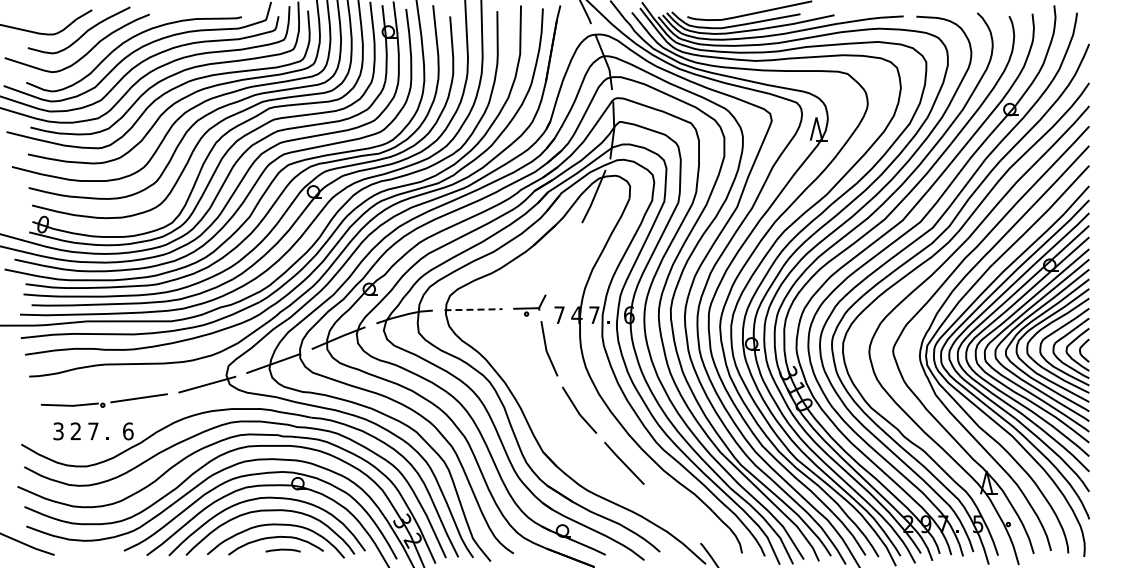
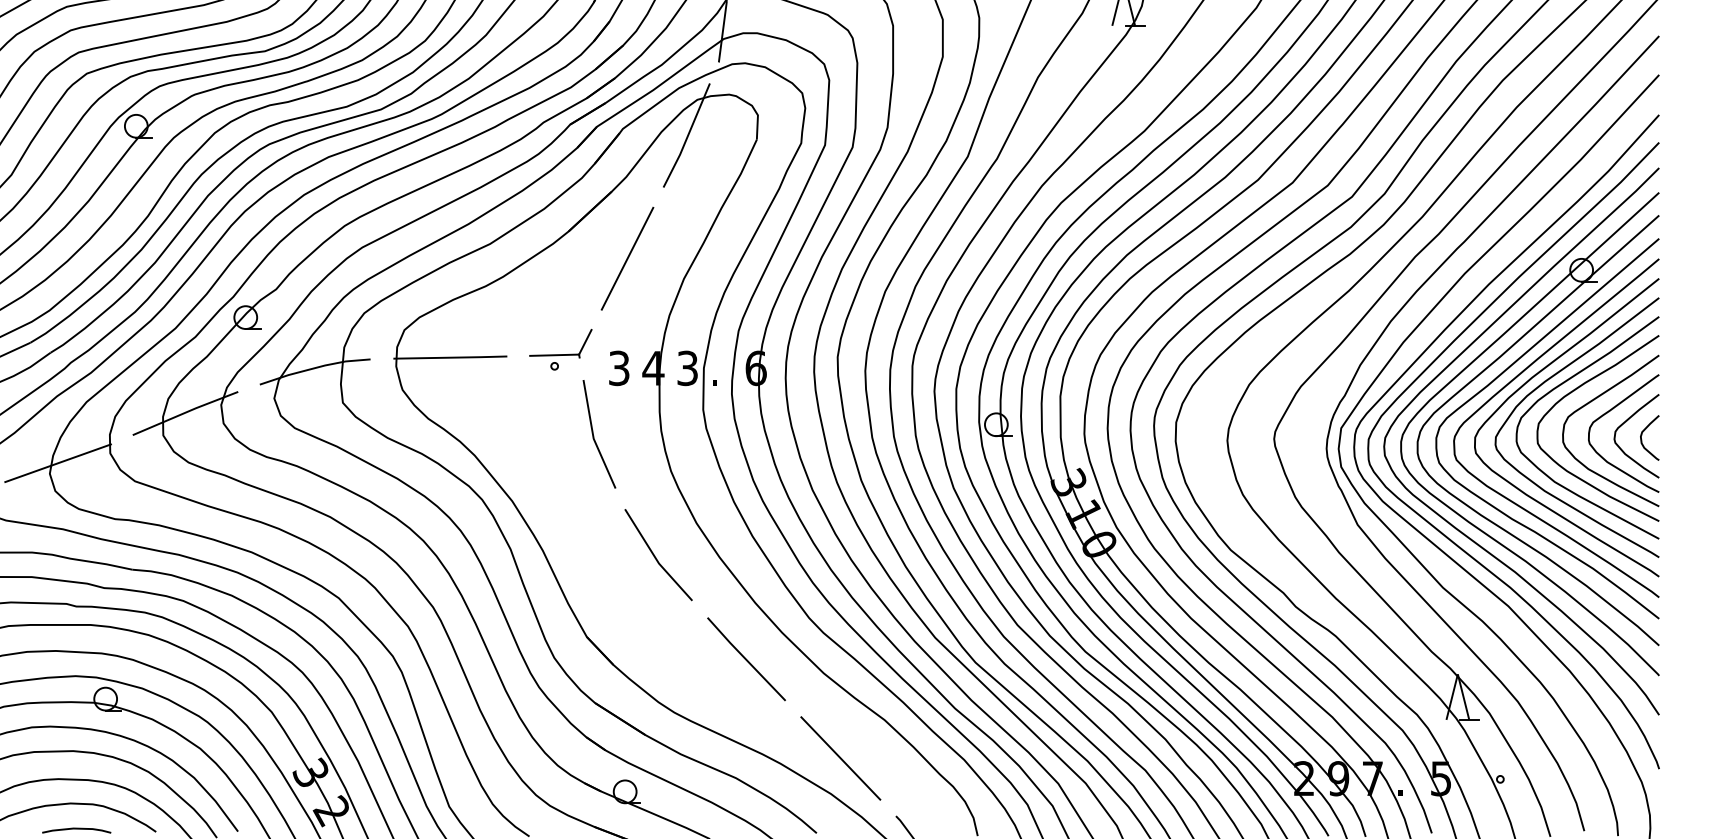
line: (563, 259) -> (627, 259), added
line: (474, 309) -> (452, 357), dashed -> solid
text: (559, 315) -> (619, 368), 7 -> 3
text: (594, 315) -> (687, 368), 7 -> 3
line: (672, 513) -> (841, 757), added

